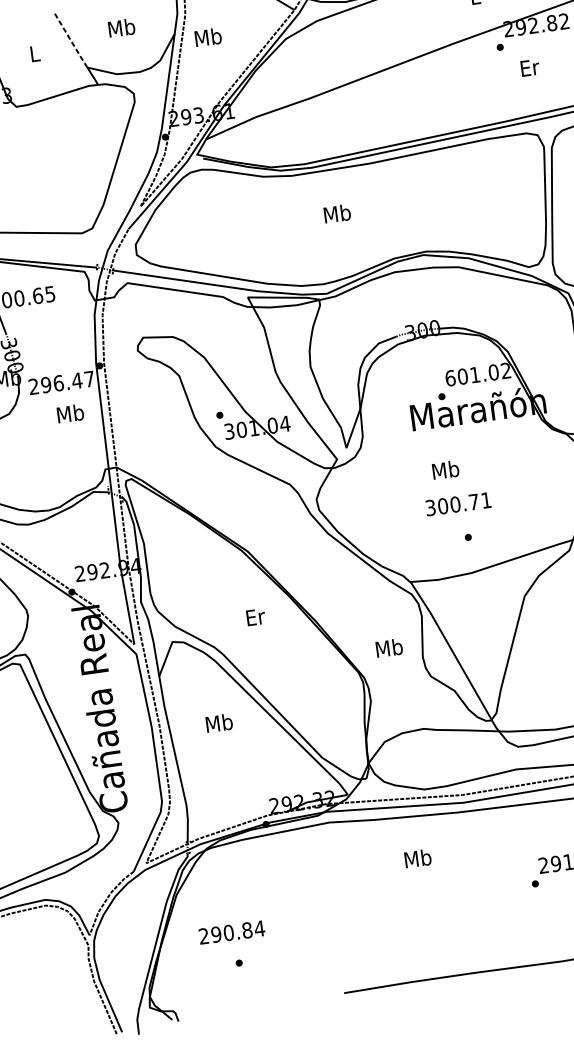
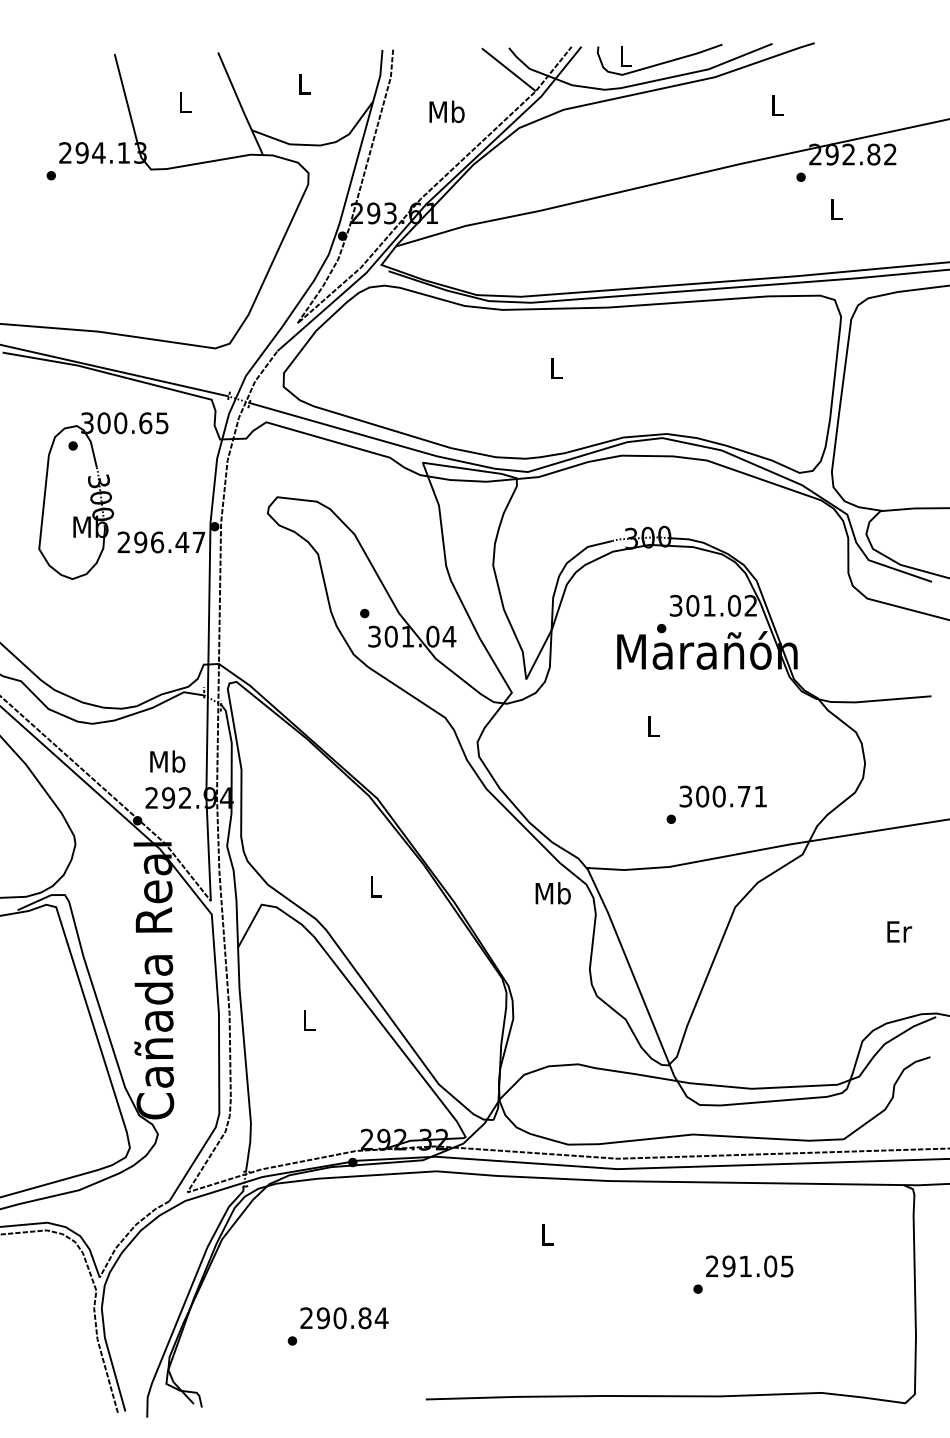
text: (121, 27) -> (303, 83), Mb -> L
text: (207, 37) -> (446, 111), moved
line: (70, 40) -> (234, 91), dashed -> solid
text: (530, 67) -> (837, 209), Er -> L
text: (336, 213) -> (555, 367), Mb -> L
text: (449, 378) -> (675, 605), 601.02 -> 301.02
text: (70, 413) -> (167, 761), moved
text: (445, 470) -> (653, 726), Mb -> L
text: (457, 504) -> (722, 796), moved
text: (256, 616) -> (376, 886), Er -> L
text: (388, 648) -> (552, 893), moved
text: (218, 723) -> (308, 1020), Mb -> L
text: (418, 858) -> (547, 1234), Mb -> L
text: (232, 932) -> (344, 1318), moved

